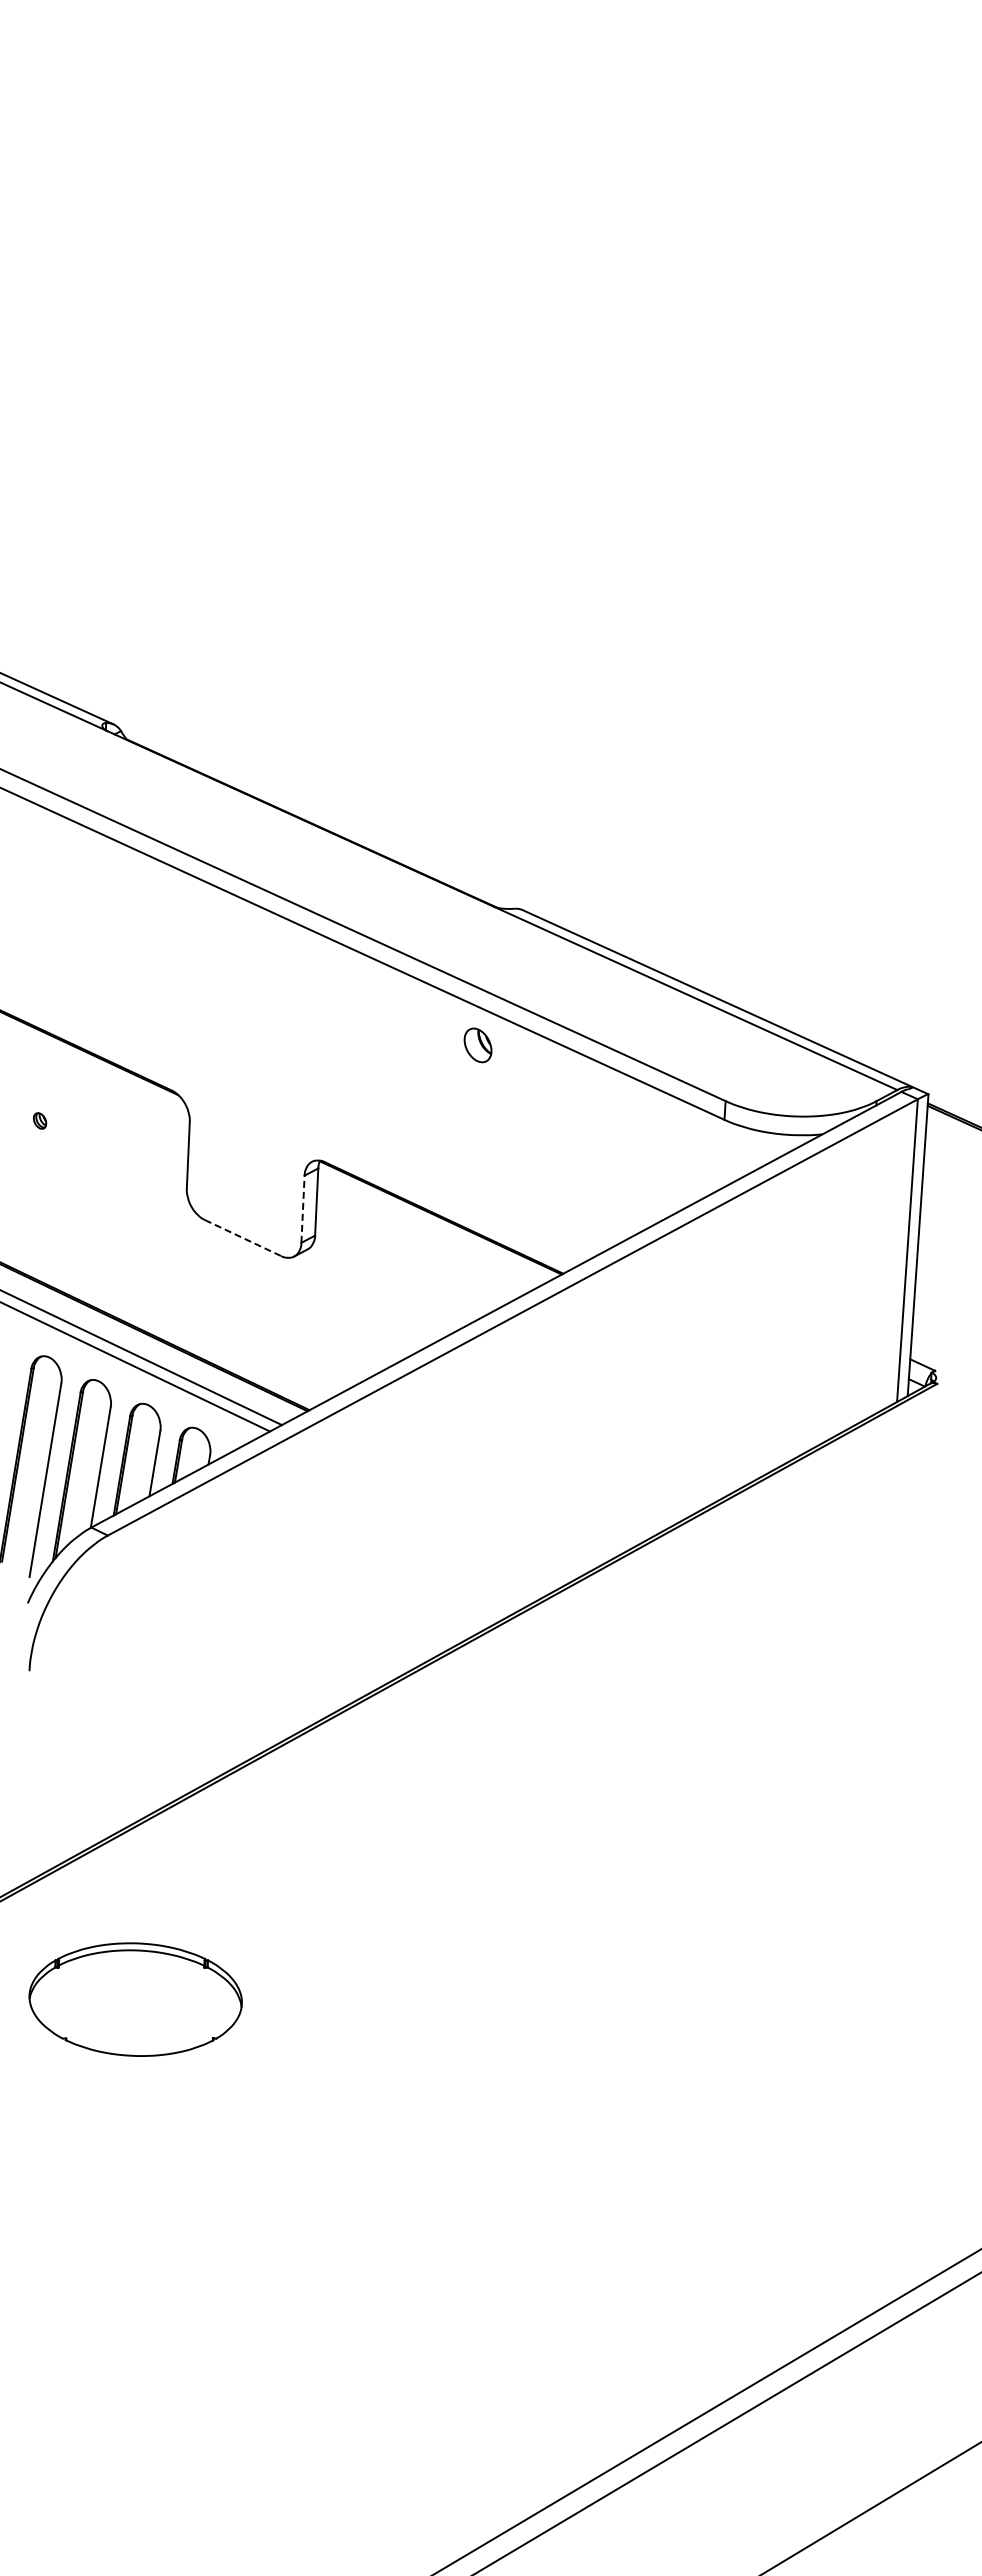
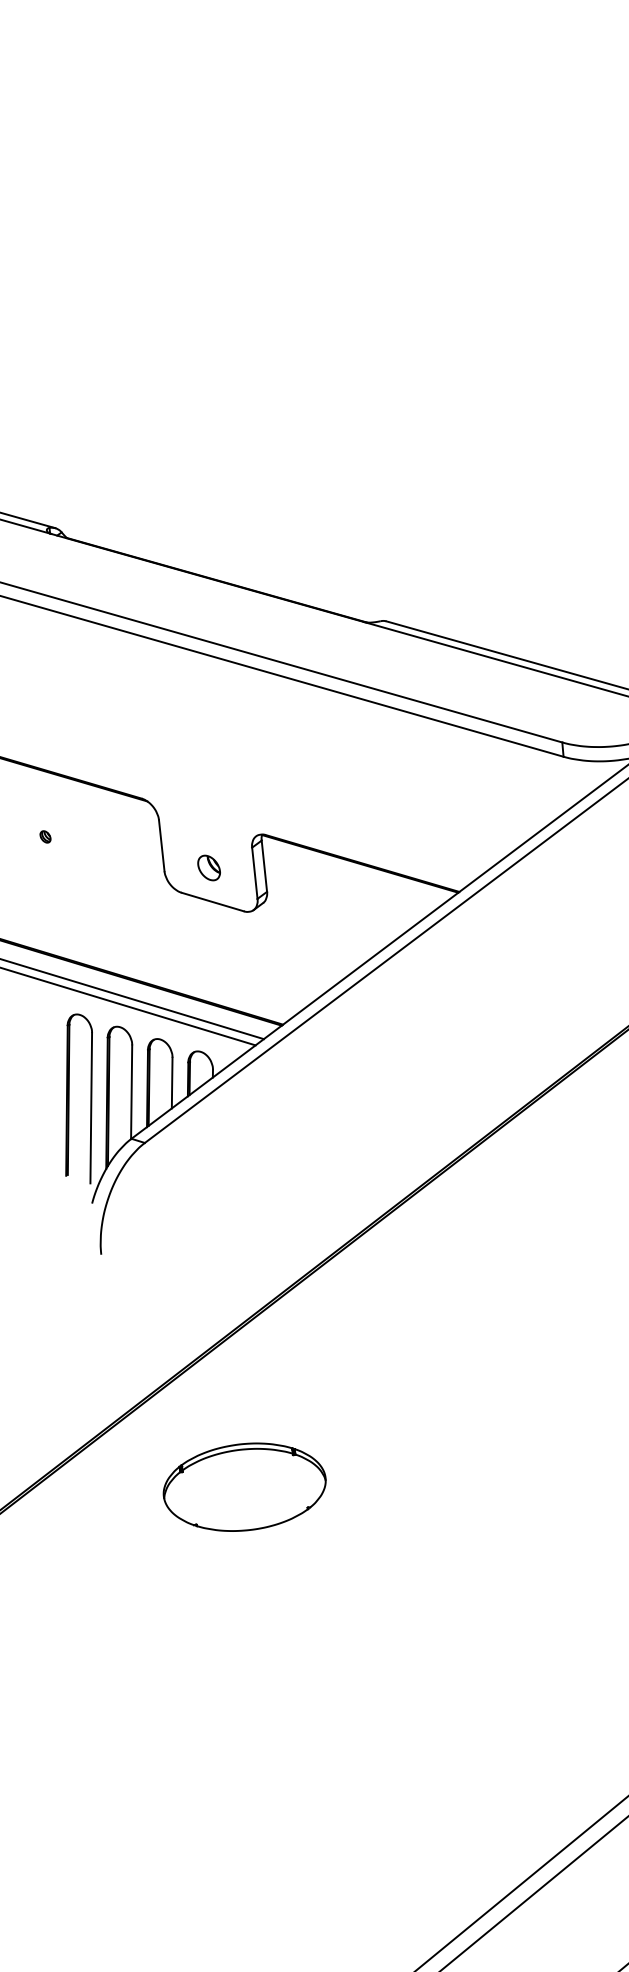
part: (477, 1045) -> (208, 868), moved
line: (303, 1209) -> (255, 873), dashed -> solid
line: (243, 1238) -> (213, 902), dashed -> solid
part: (135, 1999) -> (244, 1487), moved

